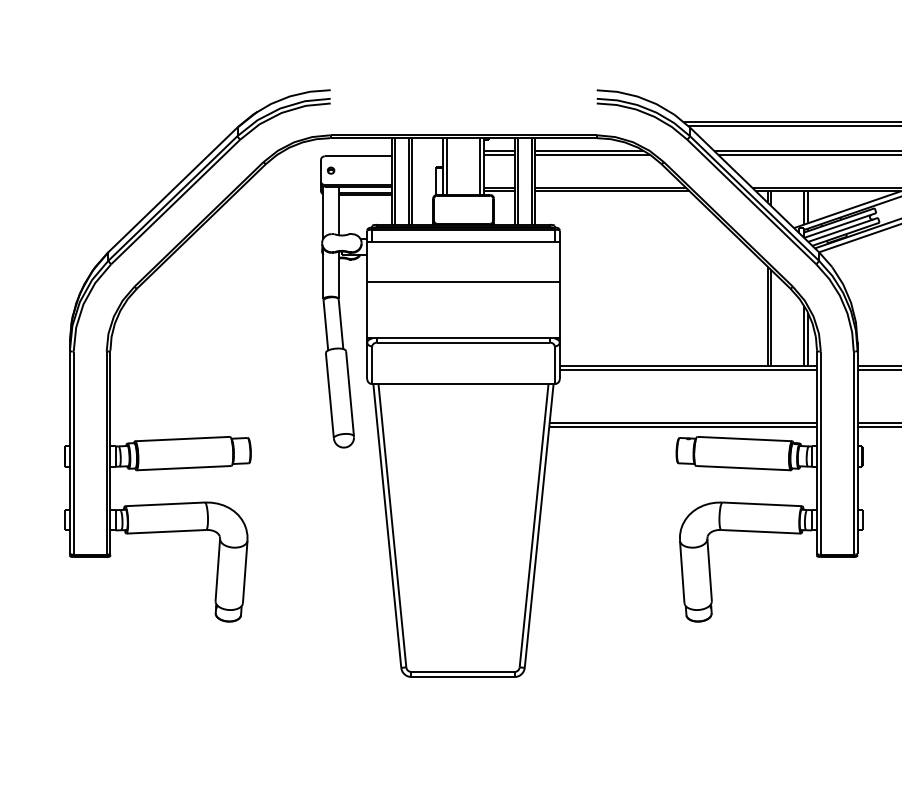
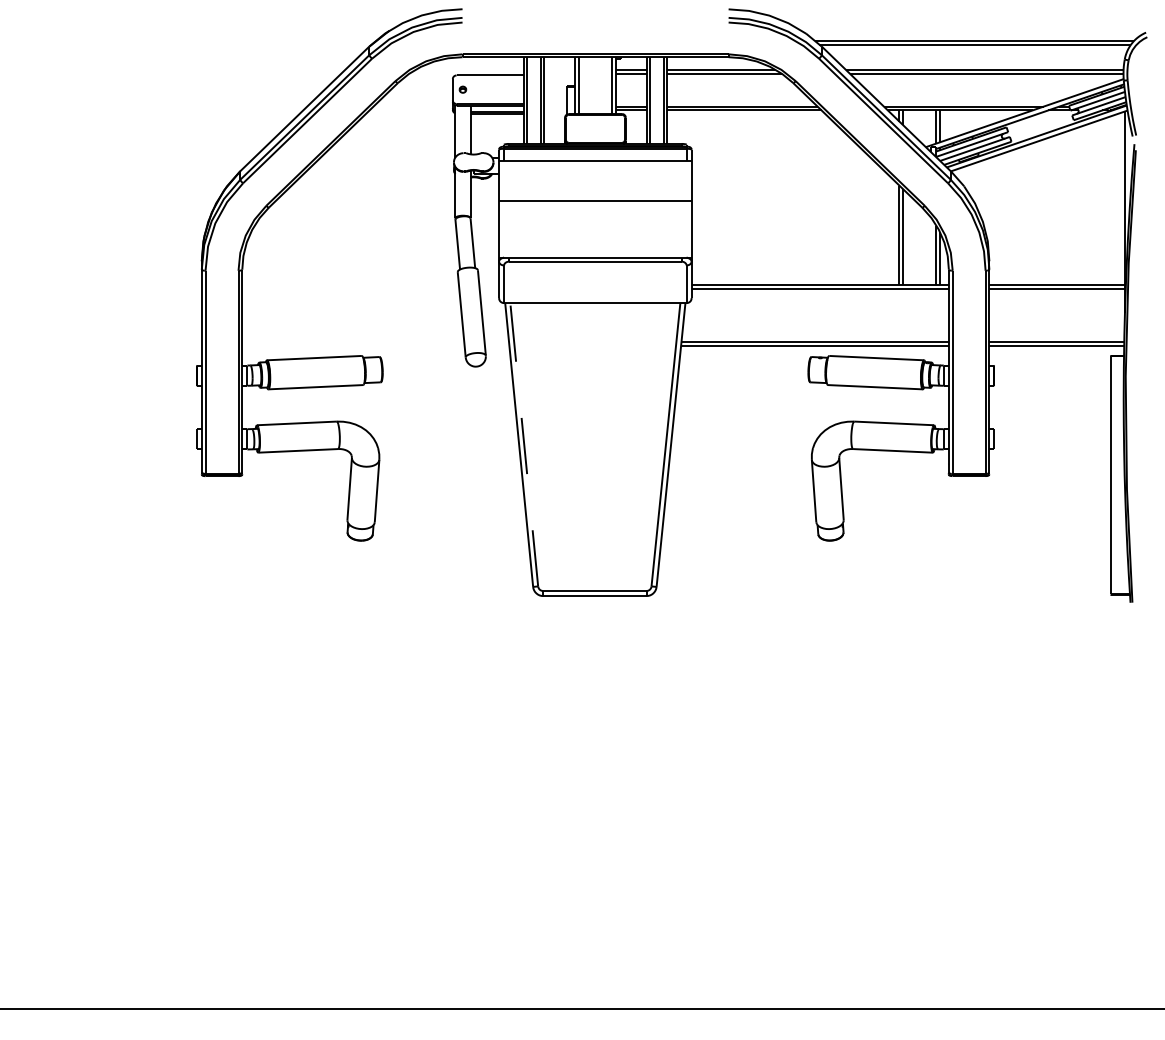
line: (392, 525) -> (524, 444), solid -> dashed

